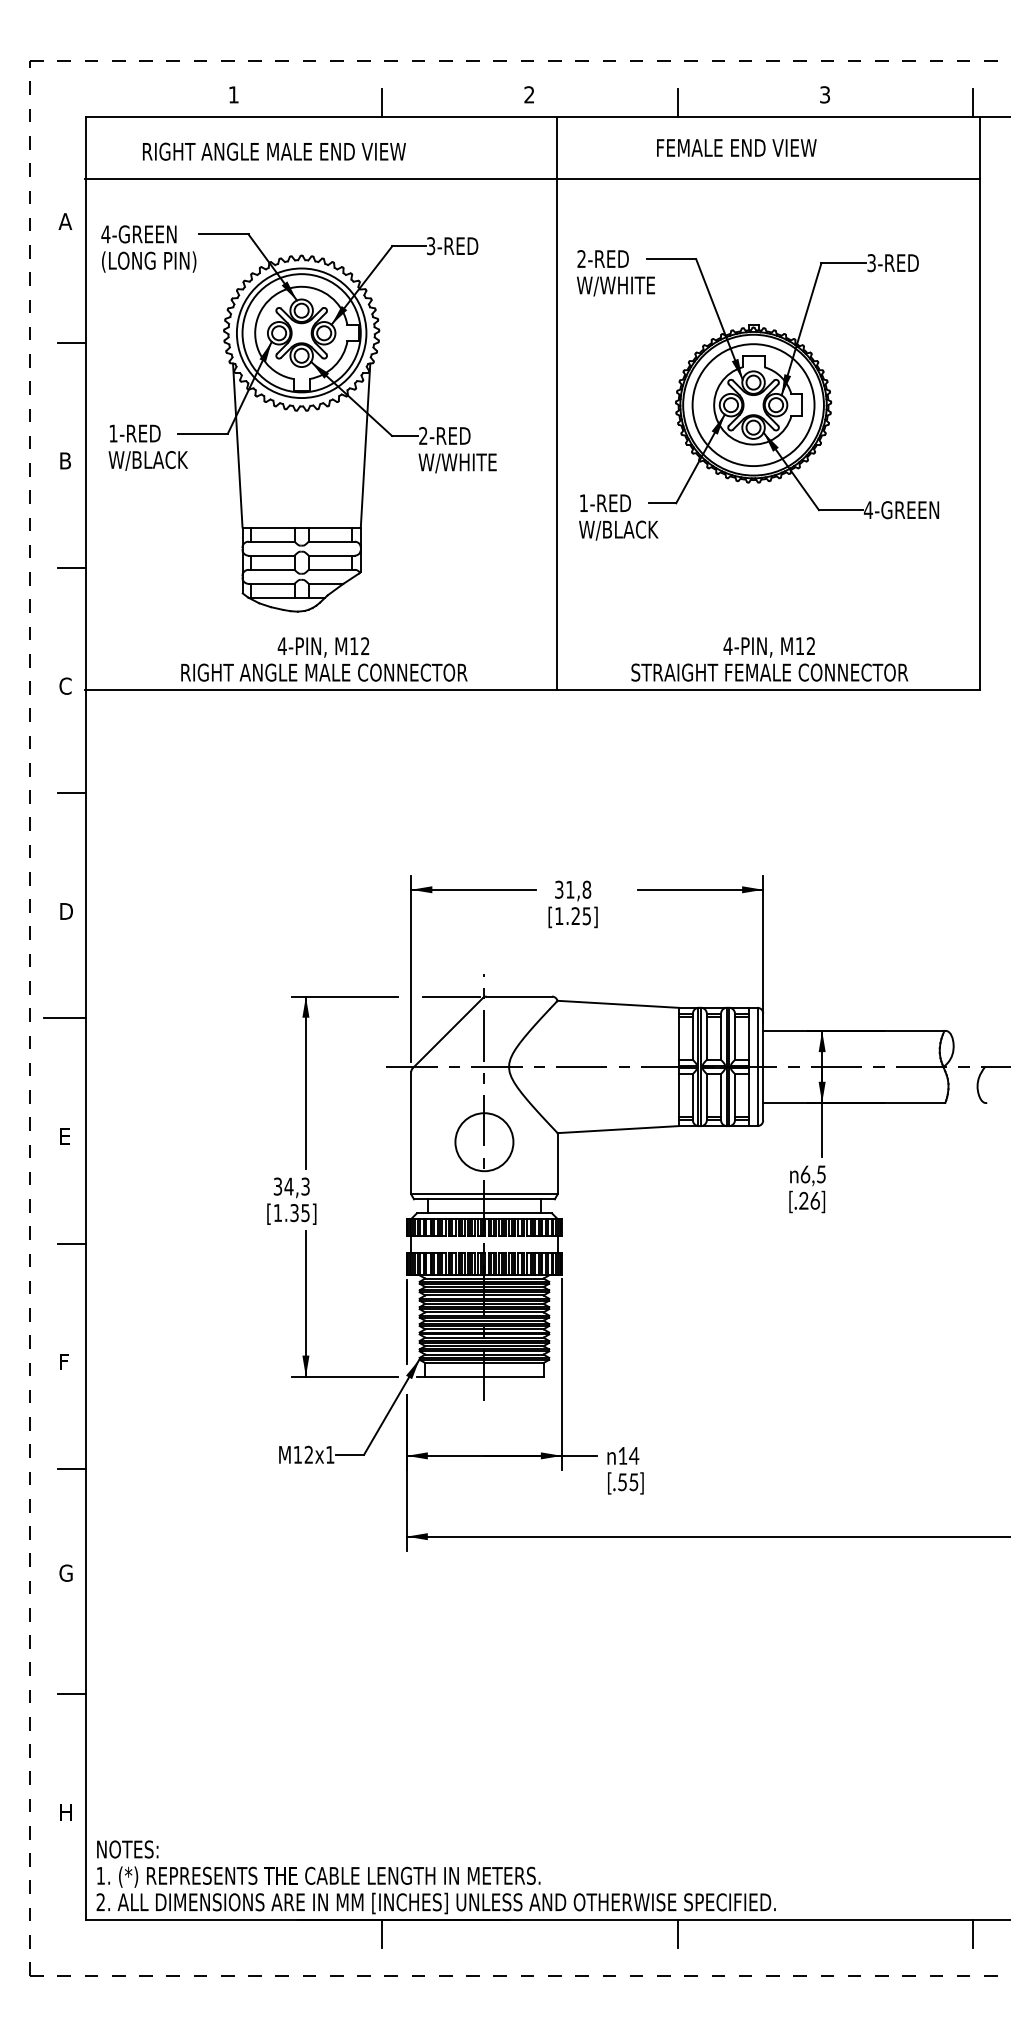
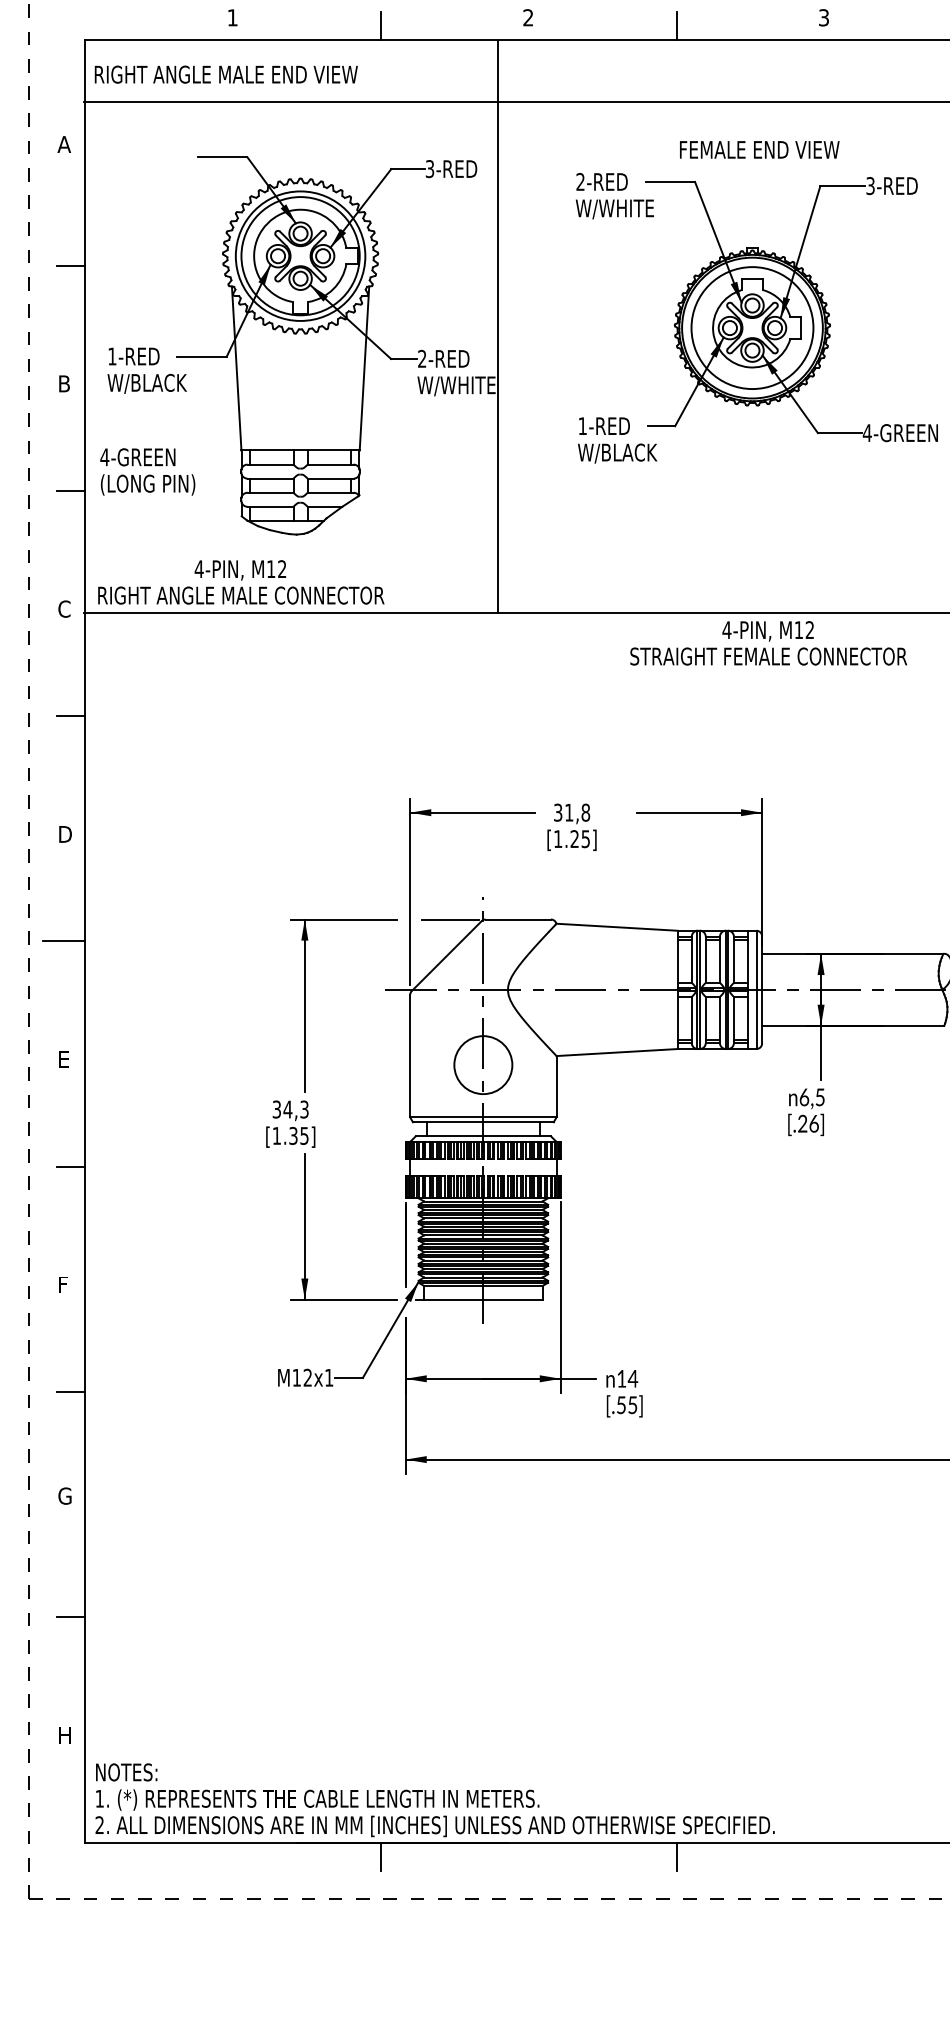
text: (736, 147) -> (759, 149), moved
text: (274, 151) -> (226, 74), moved
text: (148, 248) -> (147, 471), moved
line: (557, 403) -> (498, 326), moved
text: (324, 659) -> (241, 582), moved
text: (769, 659) -> (768, 643), moved

